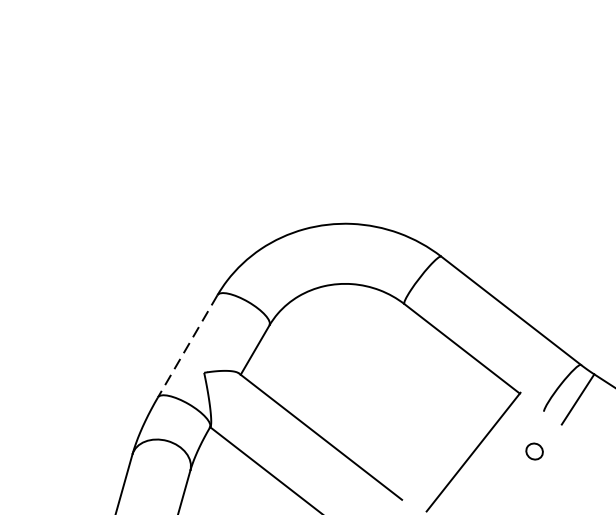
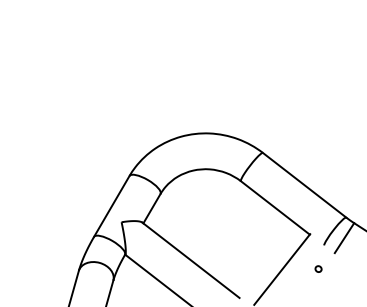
line: (187, 346) -> (111, 206), dashed -> solid
part: (534, 450) -> (318, 268), size x0.62

